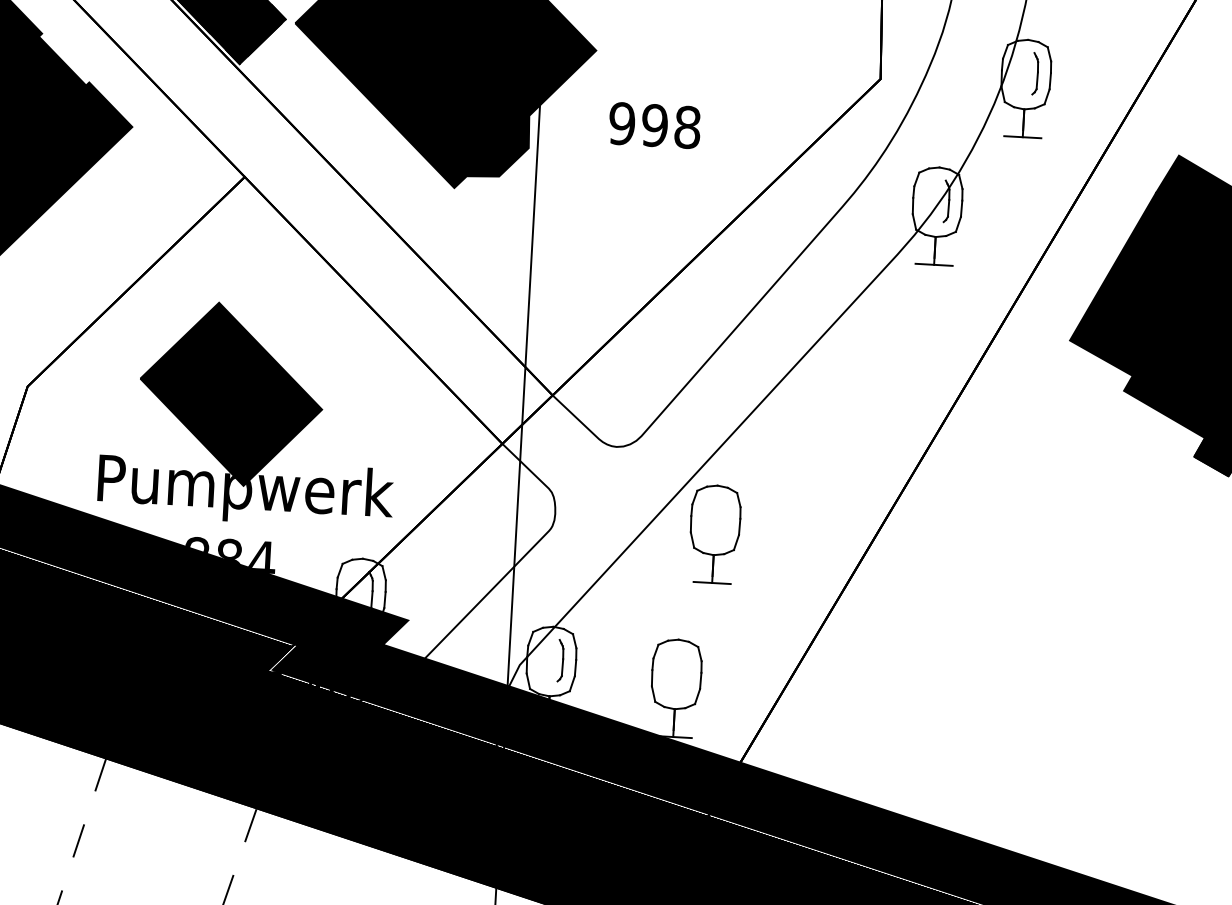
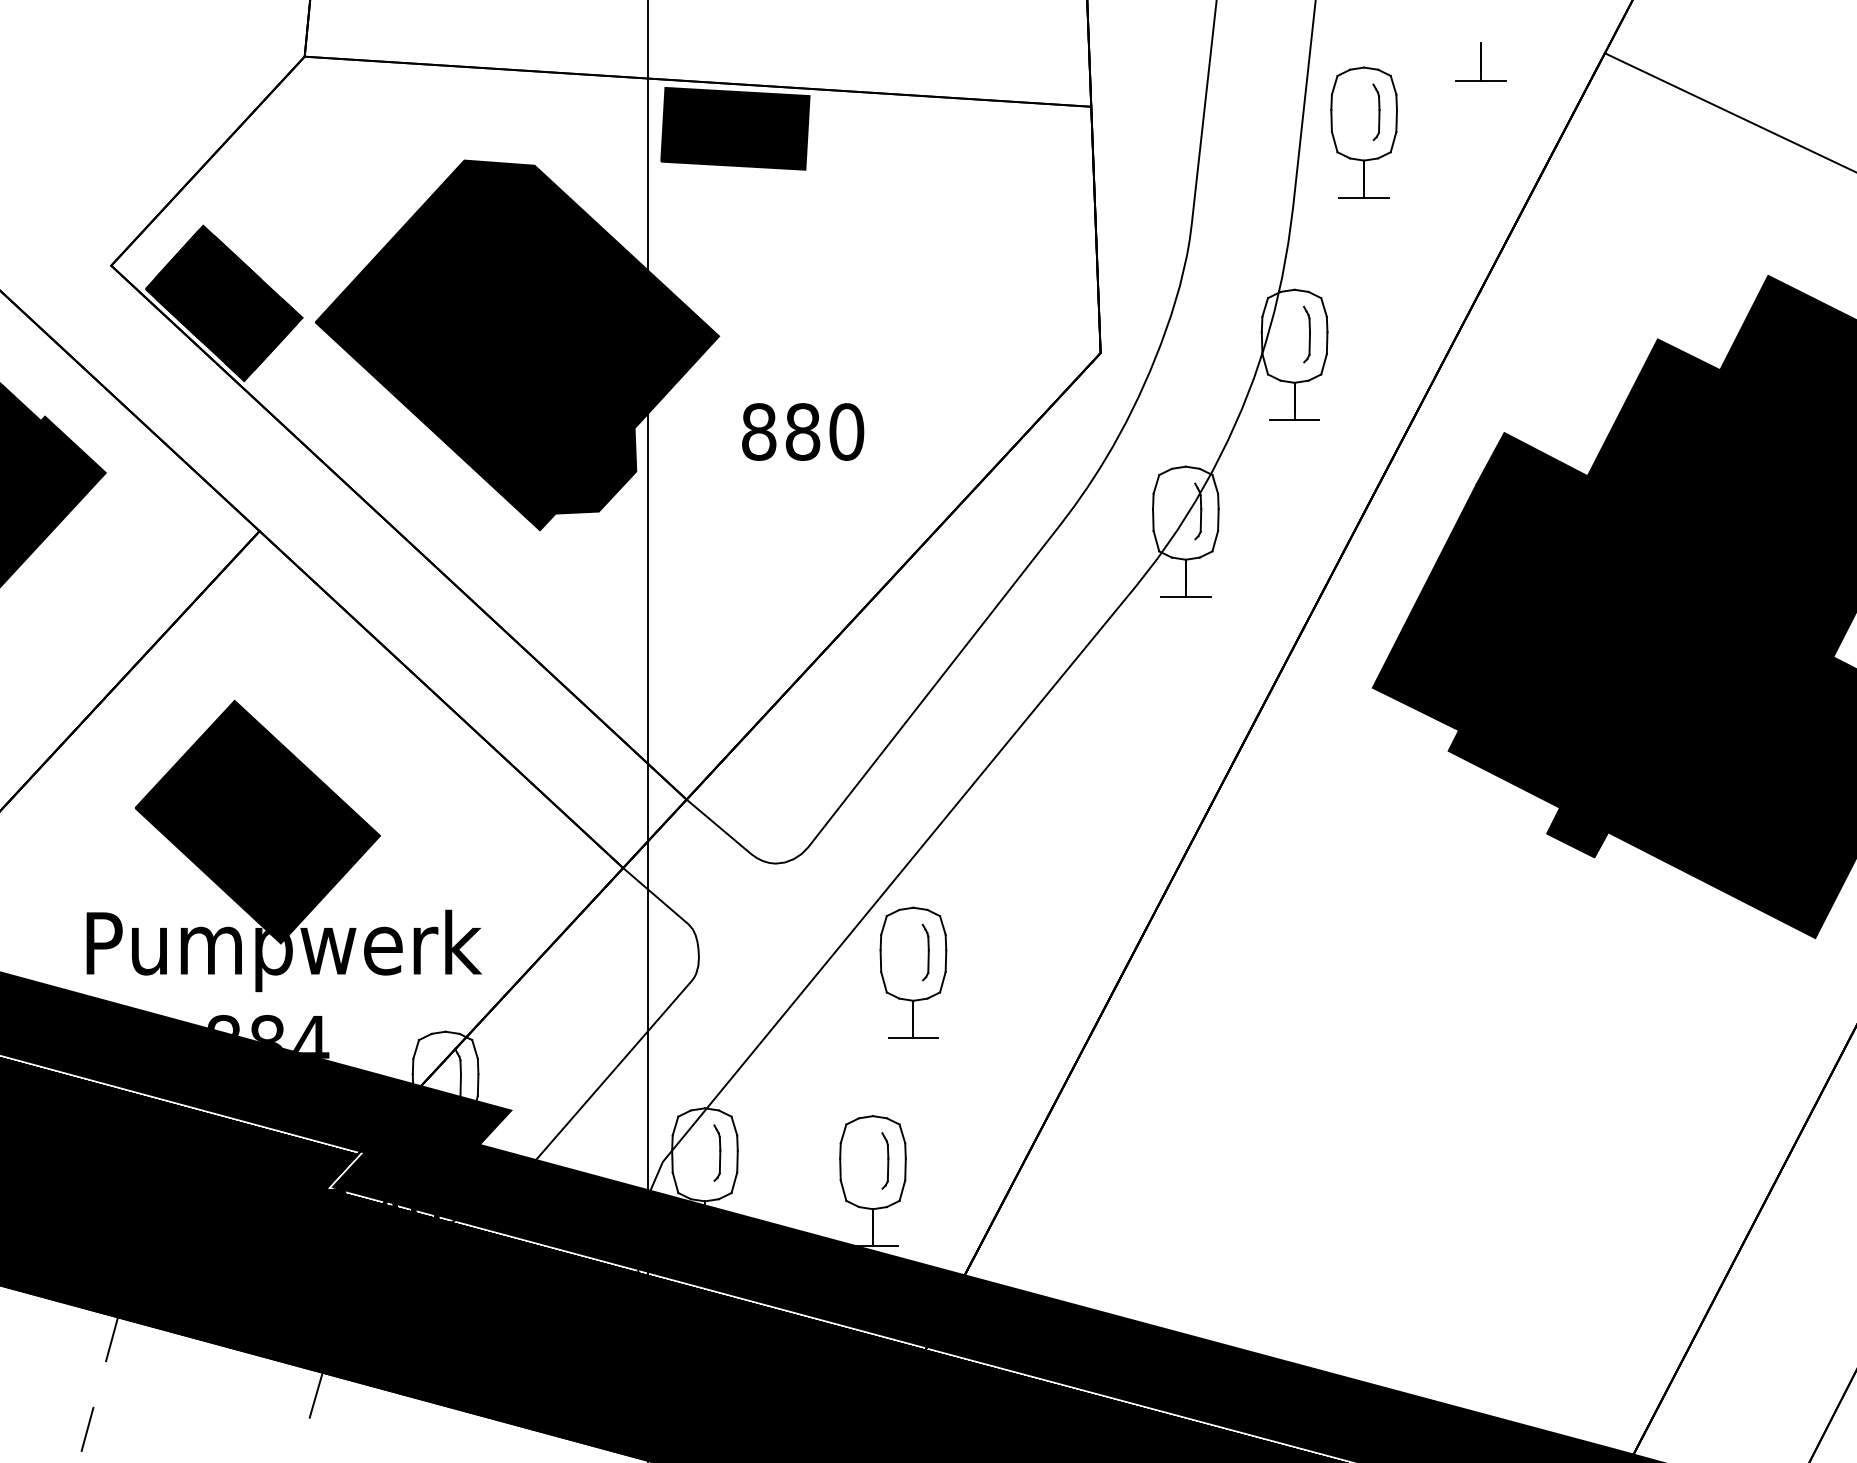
text: (654, 125) -> (802, 431), 998 -> 880
part: (724, 519) -> (925, 952), added
part: (686, 673) -> (885, 1160), added

